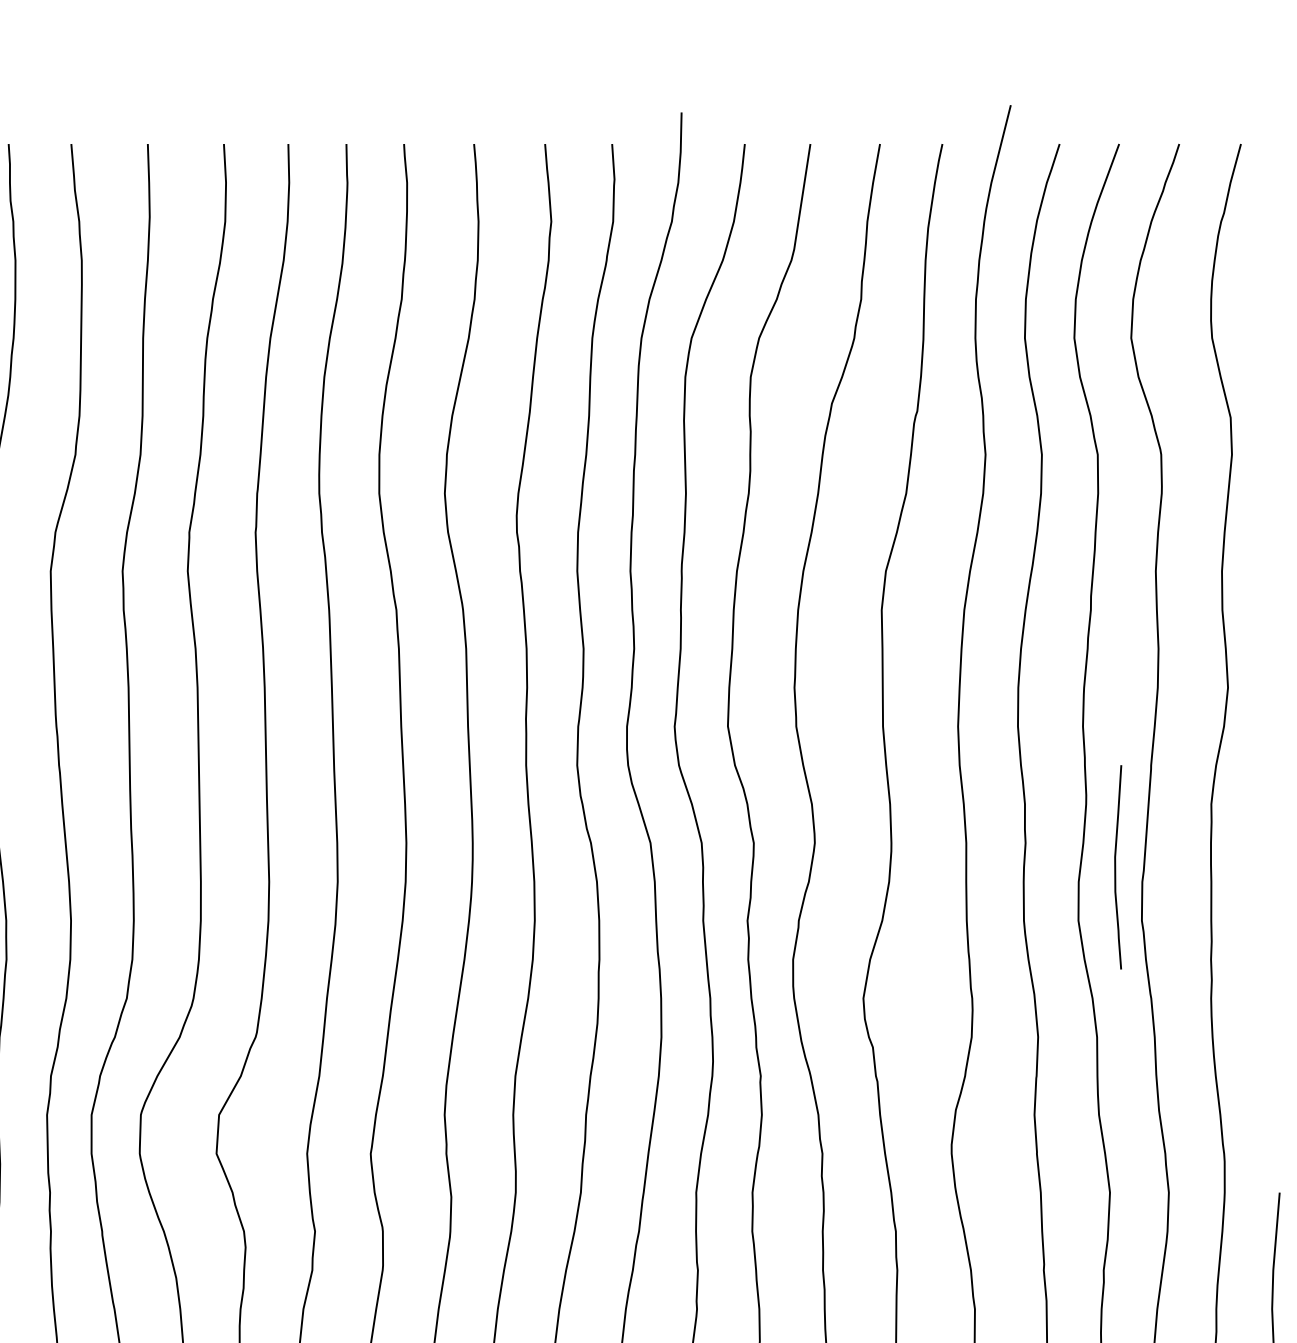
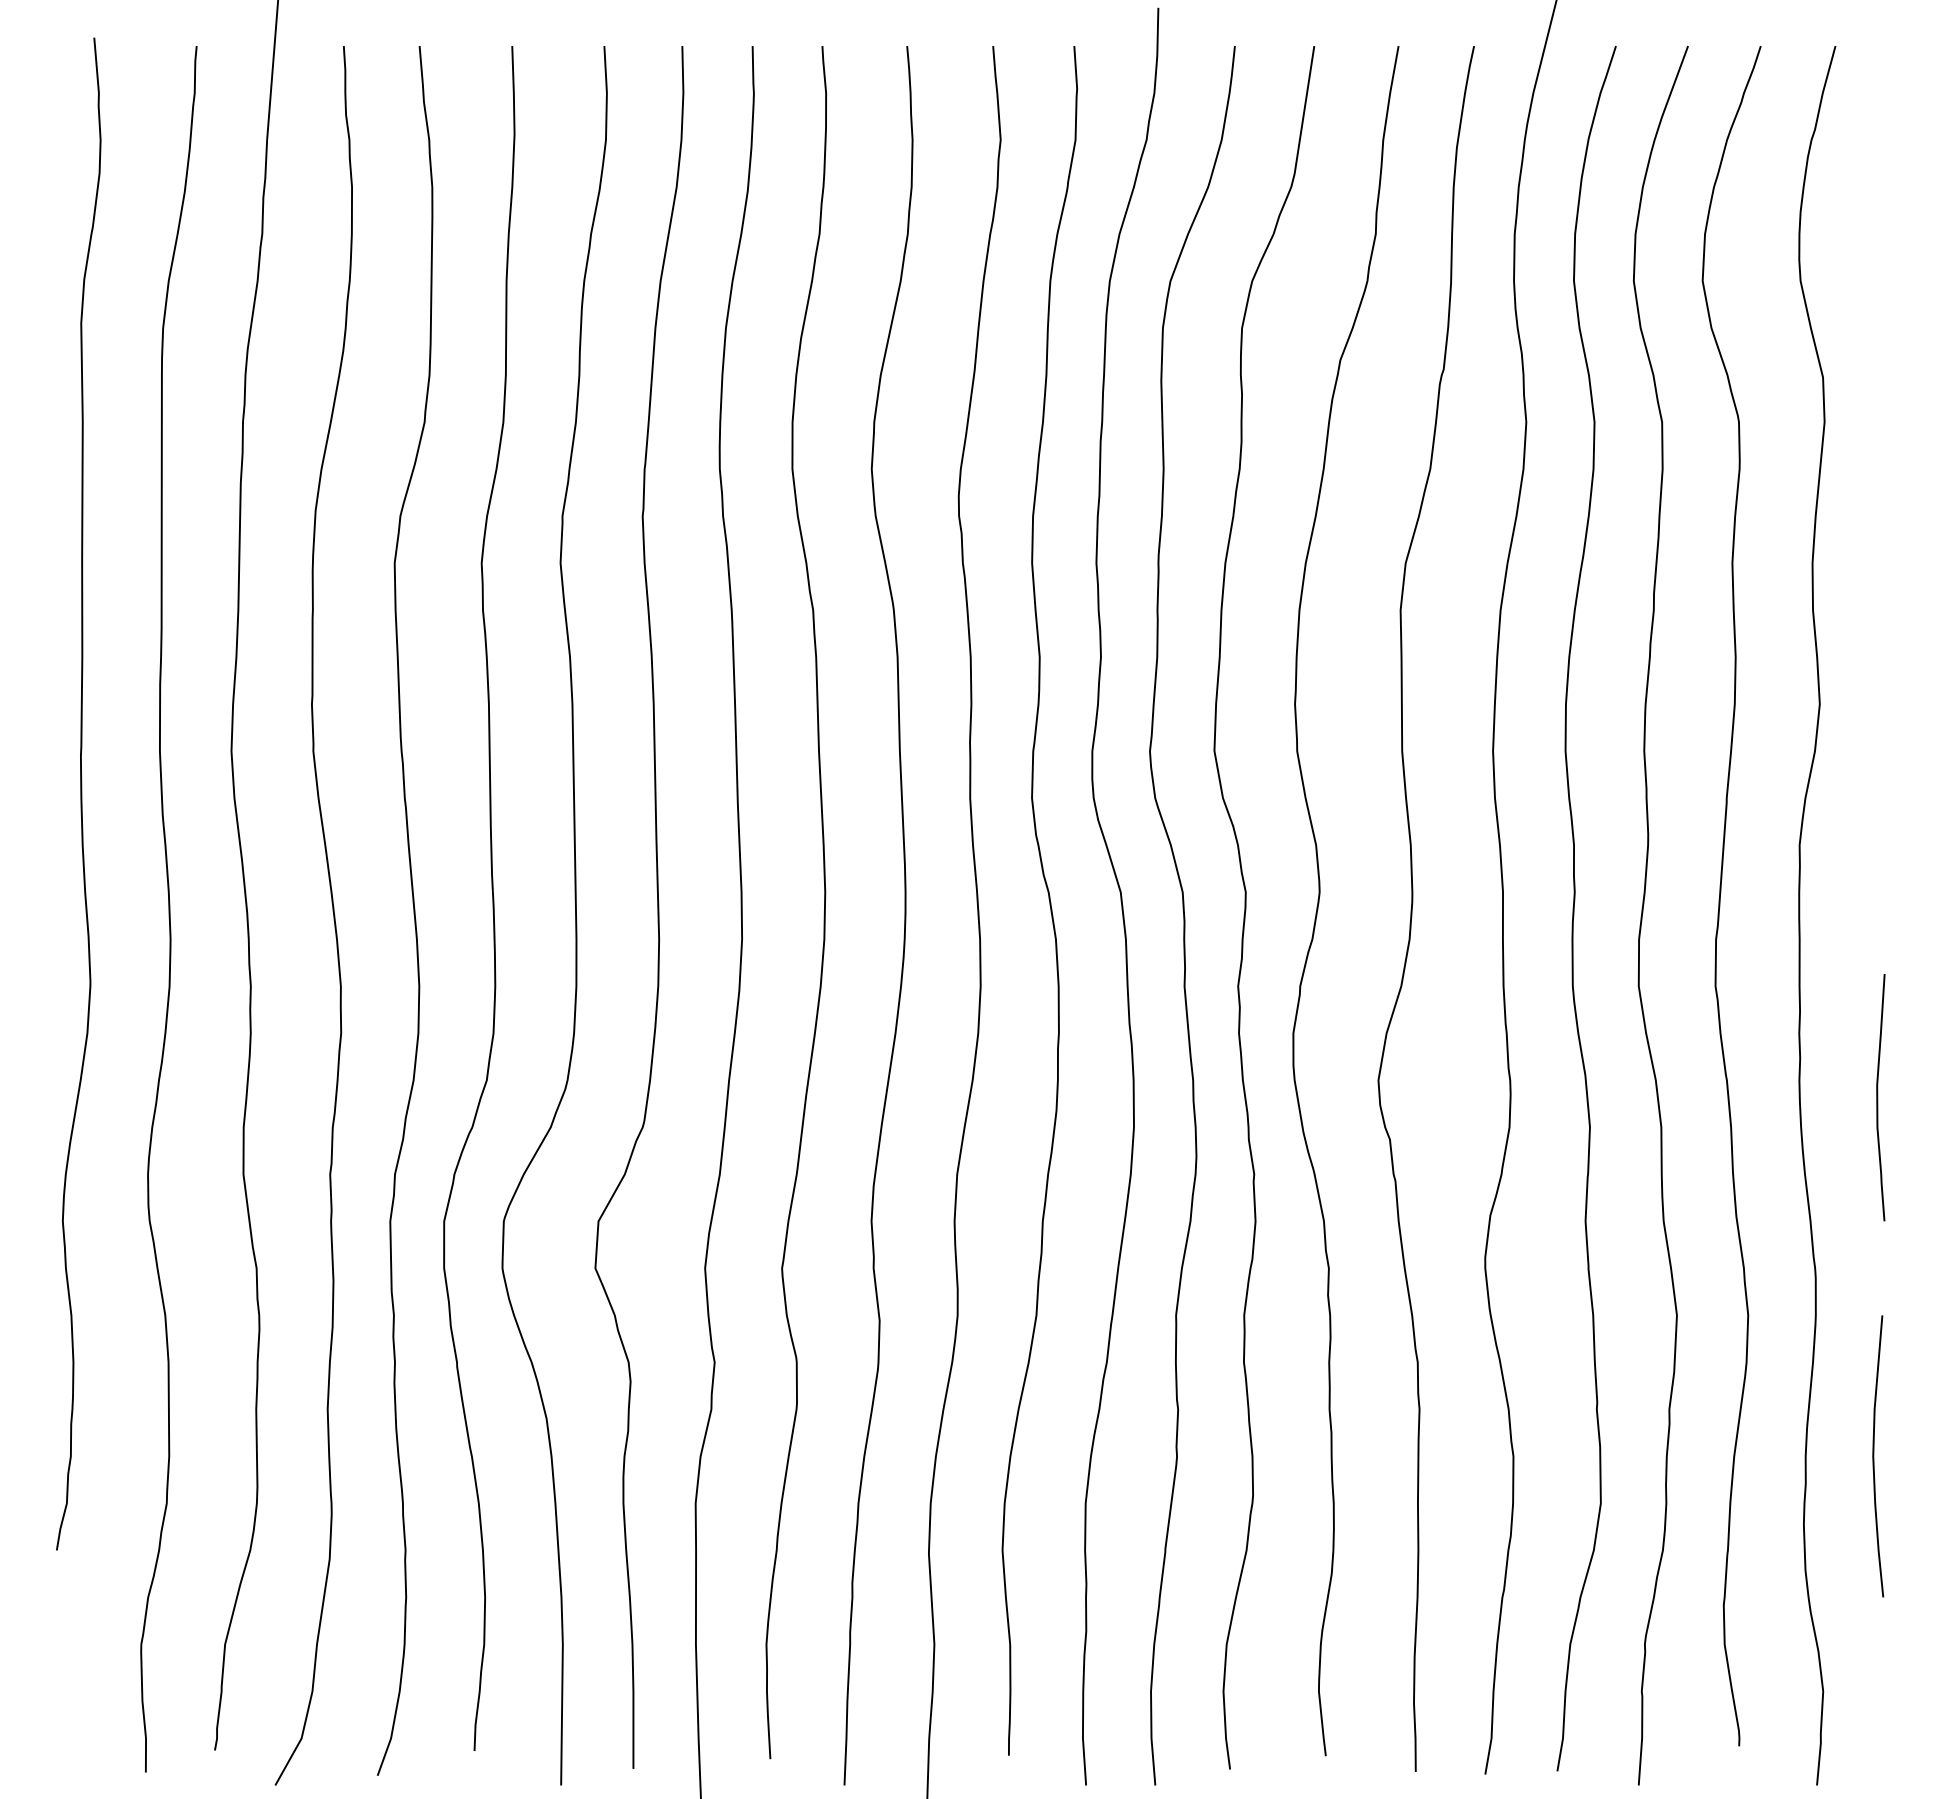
curve: (1116, 867) -> (1878, 1097), moved

